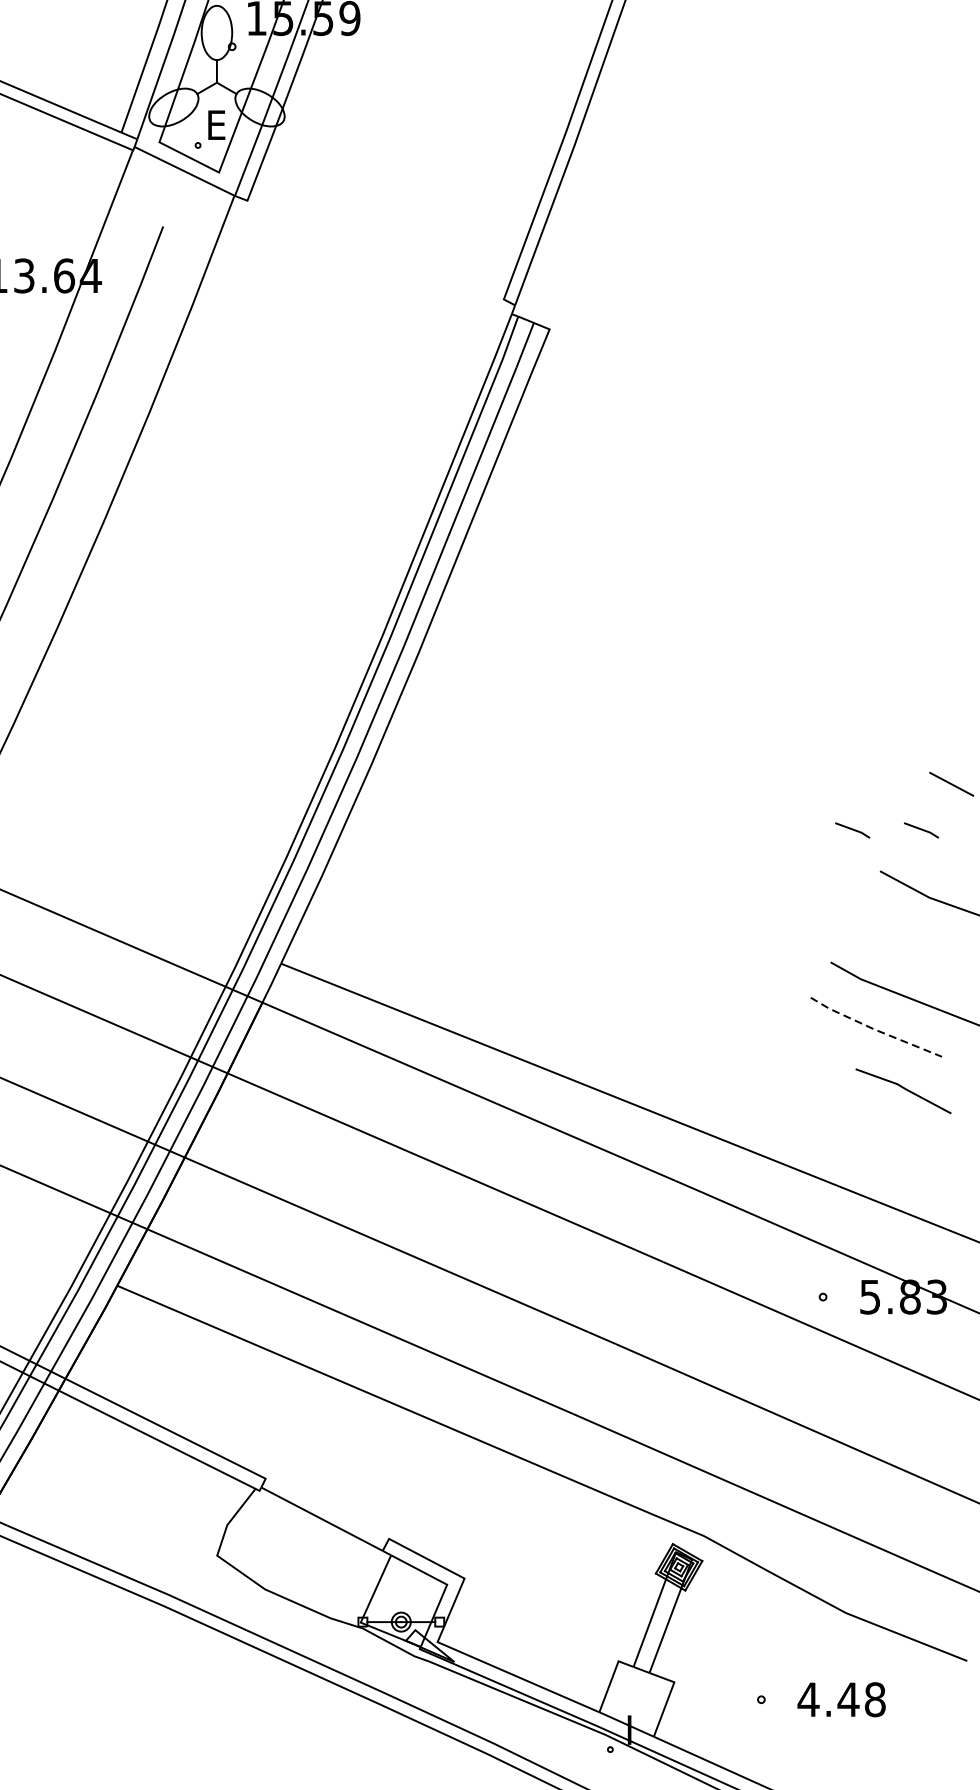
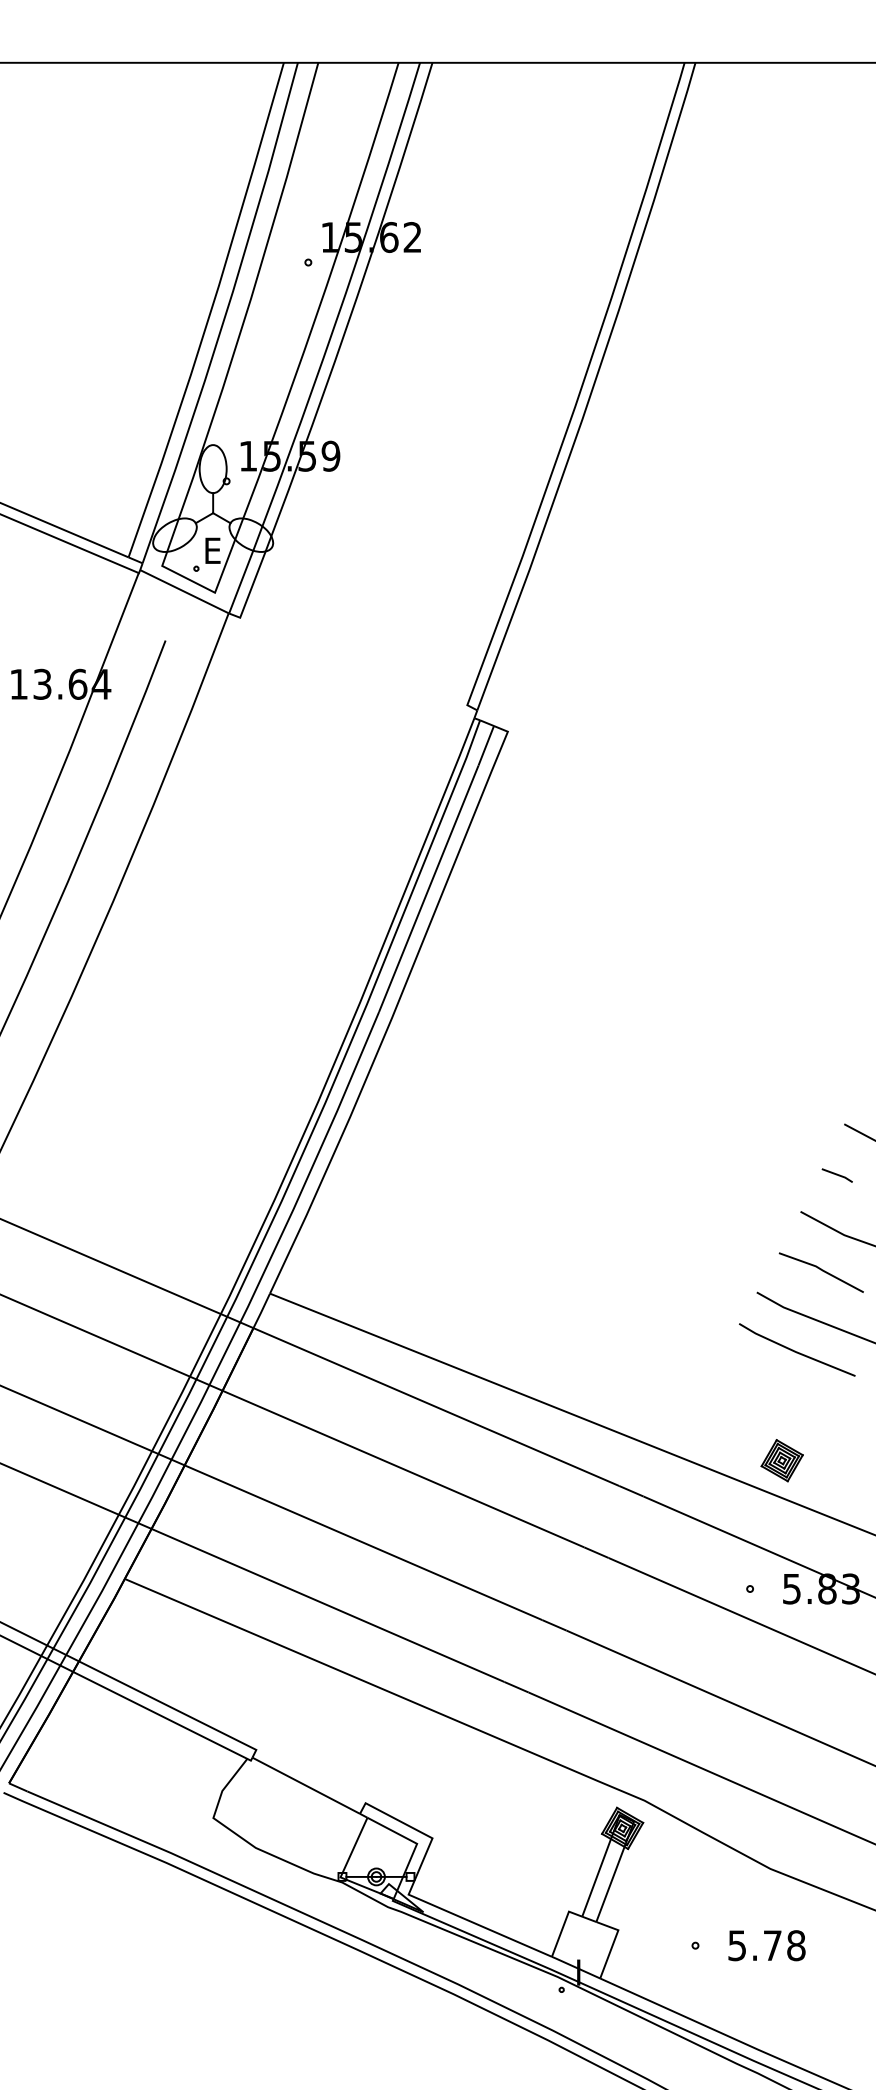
line: (851, 830) -> (775, 1175), removed
line: (874, 1030) -> (795, 1352), dashed -> solid
line: (902, 1088) -> (820, 1270), moved
part: (858, 1152) -> (781, 1460), added
text: (828, 1699) -> (754, 1945), 4.48 -> 5.78

